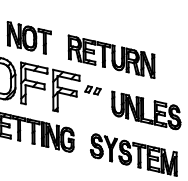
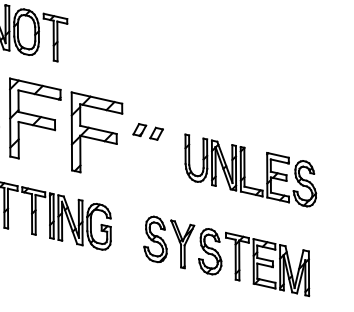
part: (111, 56) -> (183, 66), removed

